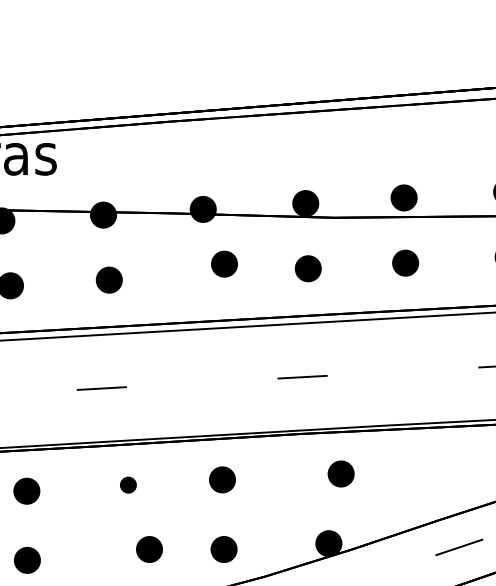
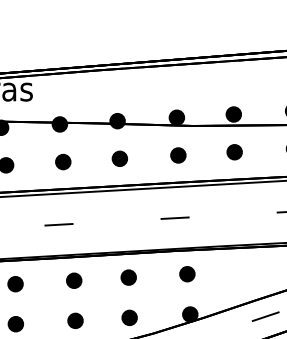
part: (223, 263) -> (119, 158), moved
part: (341, 474) -> (187, 274), moved
part: (128, 484) -> (74, 280), size x1.67
part: (149, 548) -> (75, 320), moved

